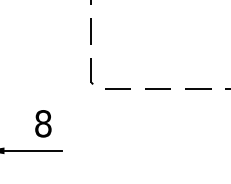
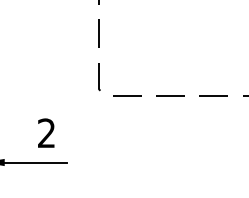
text: (43, 123) -> (46, 133), 8 -> 2

